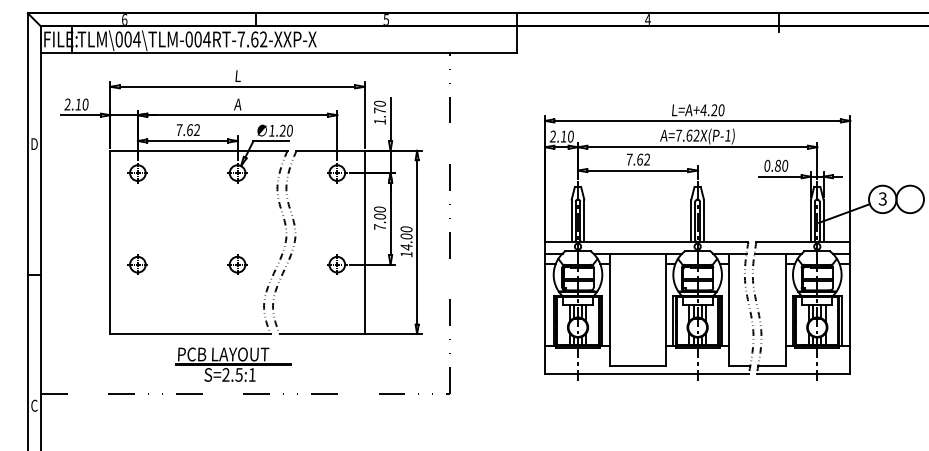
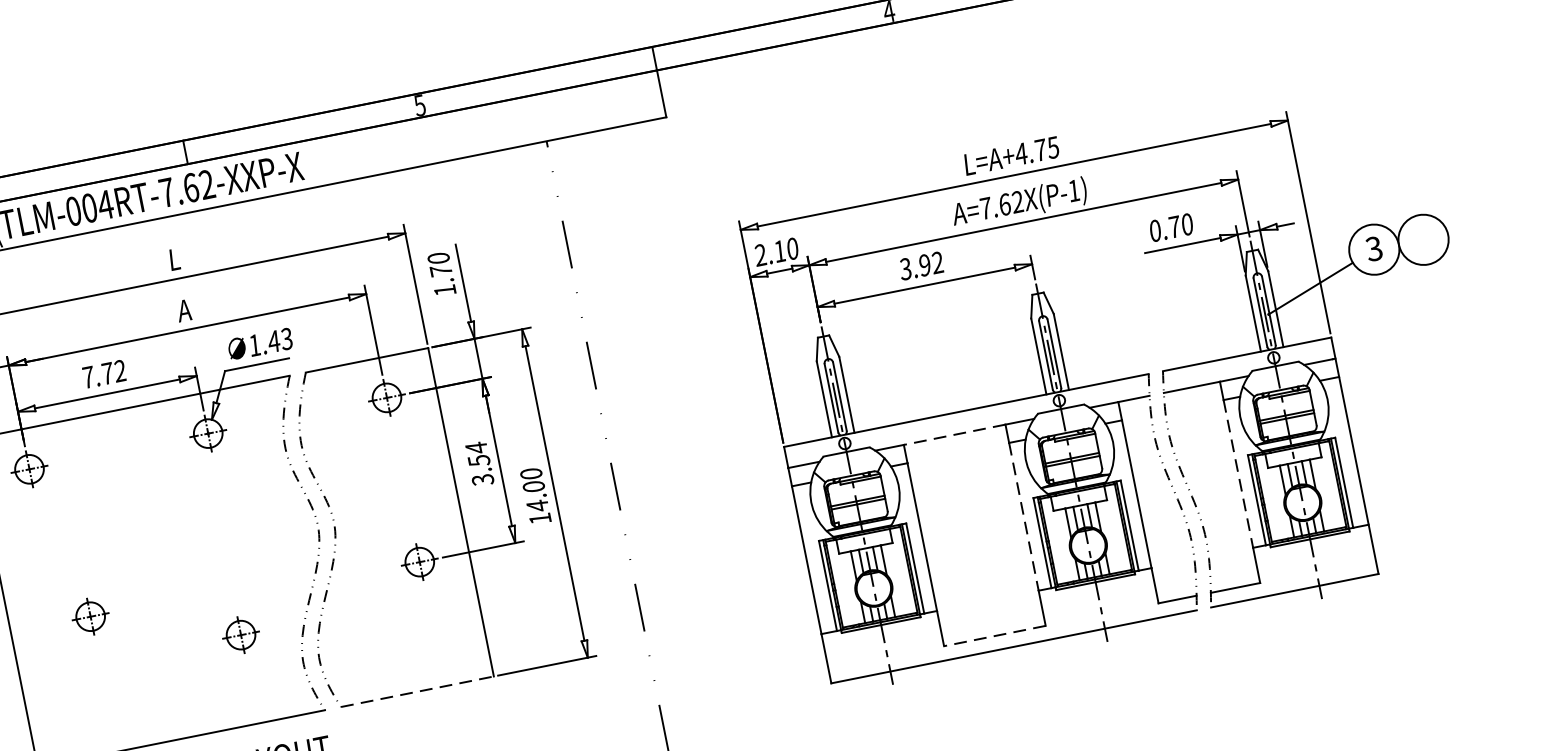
text: (717, 110) -> (1046, 149), L=A+4.20 -> L=A+4.75
text: (190, 130) -> (108, 374), 7.62 -> 7.72
text: (285, 130) -> (278, 340), 1.20 -> 1.43
text: (634, 159) -> (914, 267), 7.62 -> 3.92
text: (778, 165) -> (1175, 226), 0.80 -> 0.70
text: (379, 218) -> (478, 464), 7.00 -> 3.54
line: (637, 253) -> (953, 434), solid -> dashed
part: (137, 264) -> (89, 616), moved
part: (237, 264) -> (240, 634), moved
line: (666, 305) -> (1024, 517), solid -> dashed
line: (785, 305) -> (1237, 474), solid -> dashed
line: (322, 333) -> (417, 690), solid -> dashed
line: (637, 366) -> (994, 637), solid -> dashed

